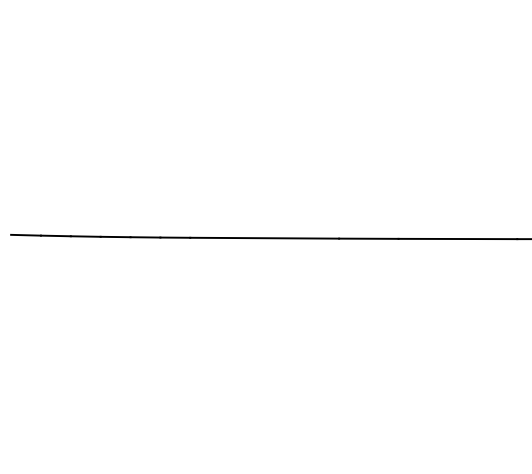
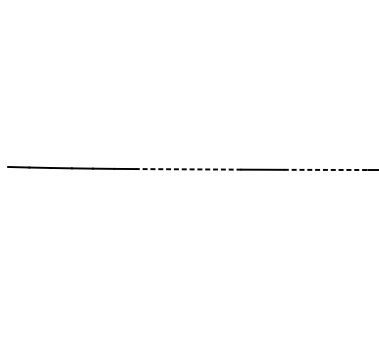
line: (264, 238) -> (188, 169), solid -> dashed
line: (458, 239) -> (326, 170), solid -> dashed

